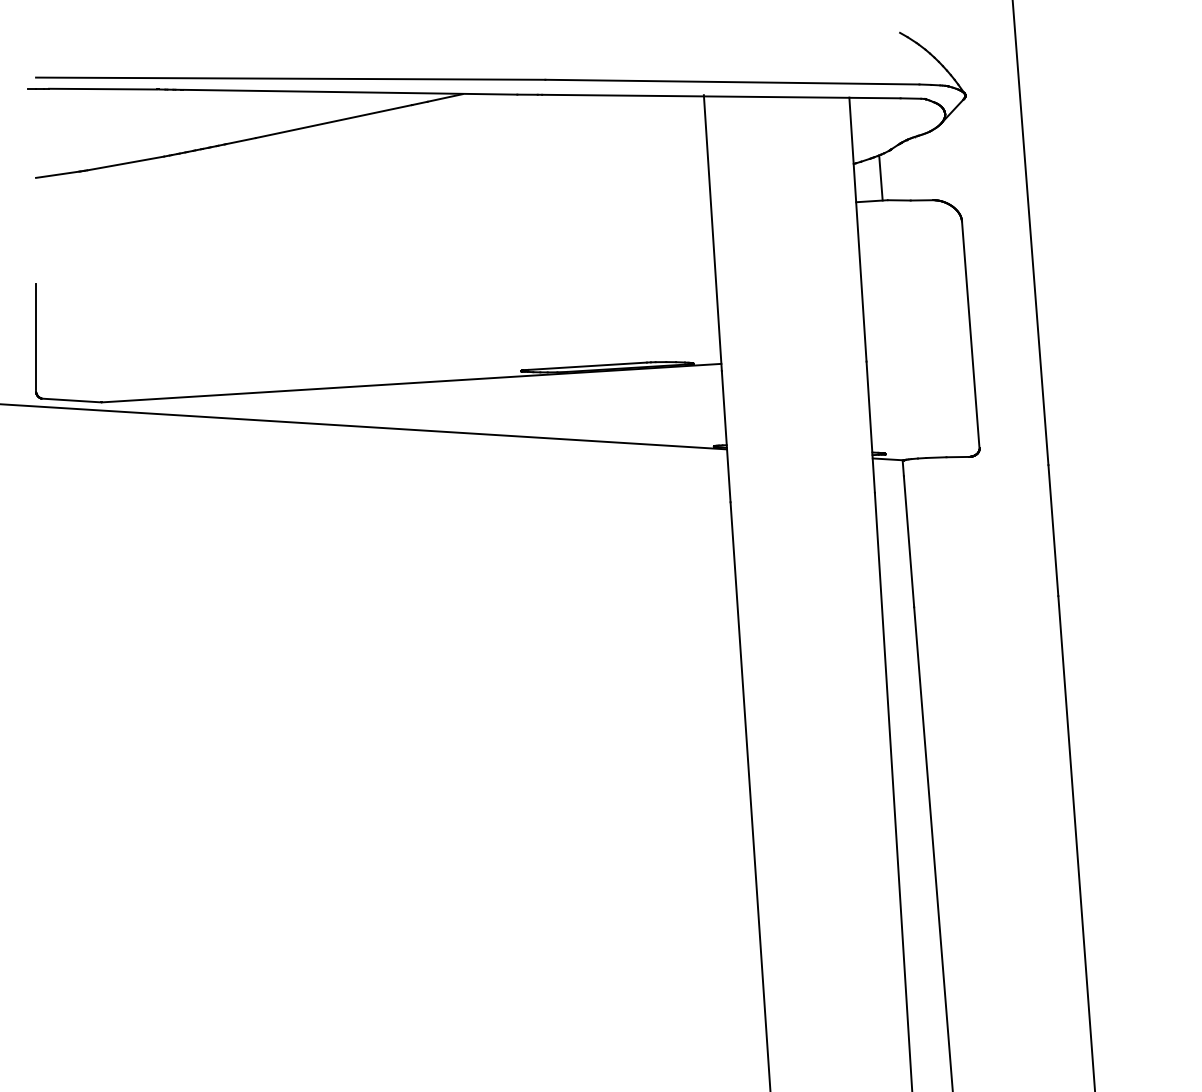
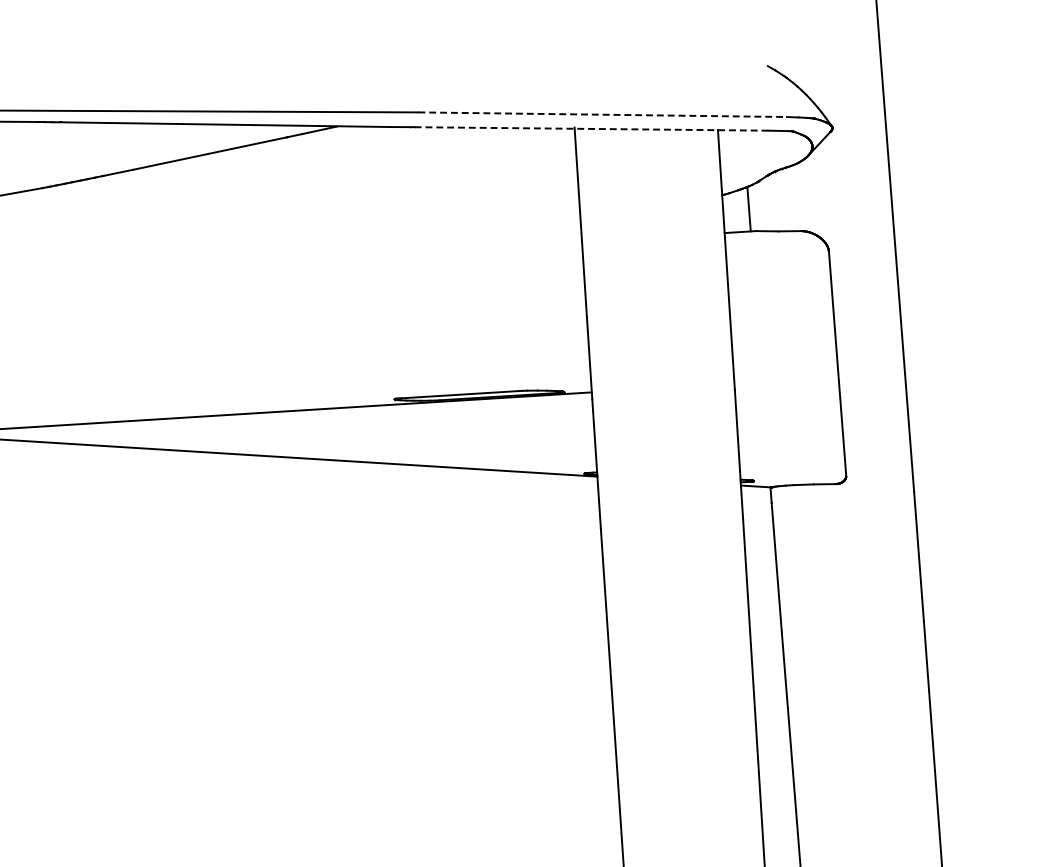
line: (732, 82) -> (602, 115), solid -> dashed
line: (720, 96) -> (590, 128), solid -> dashed

